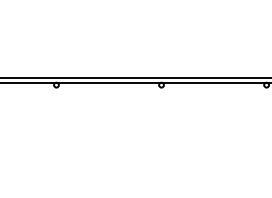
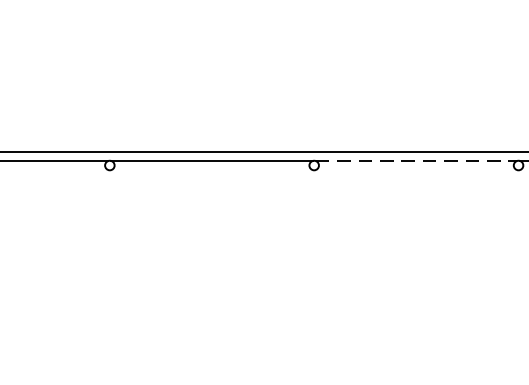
line: (214, 82) -> (417, 160), solid -> dashed

